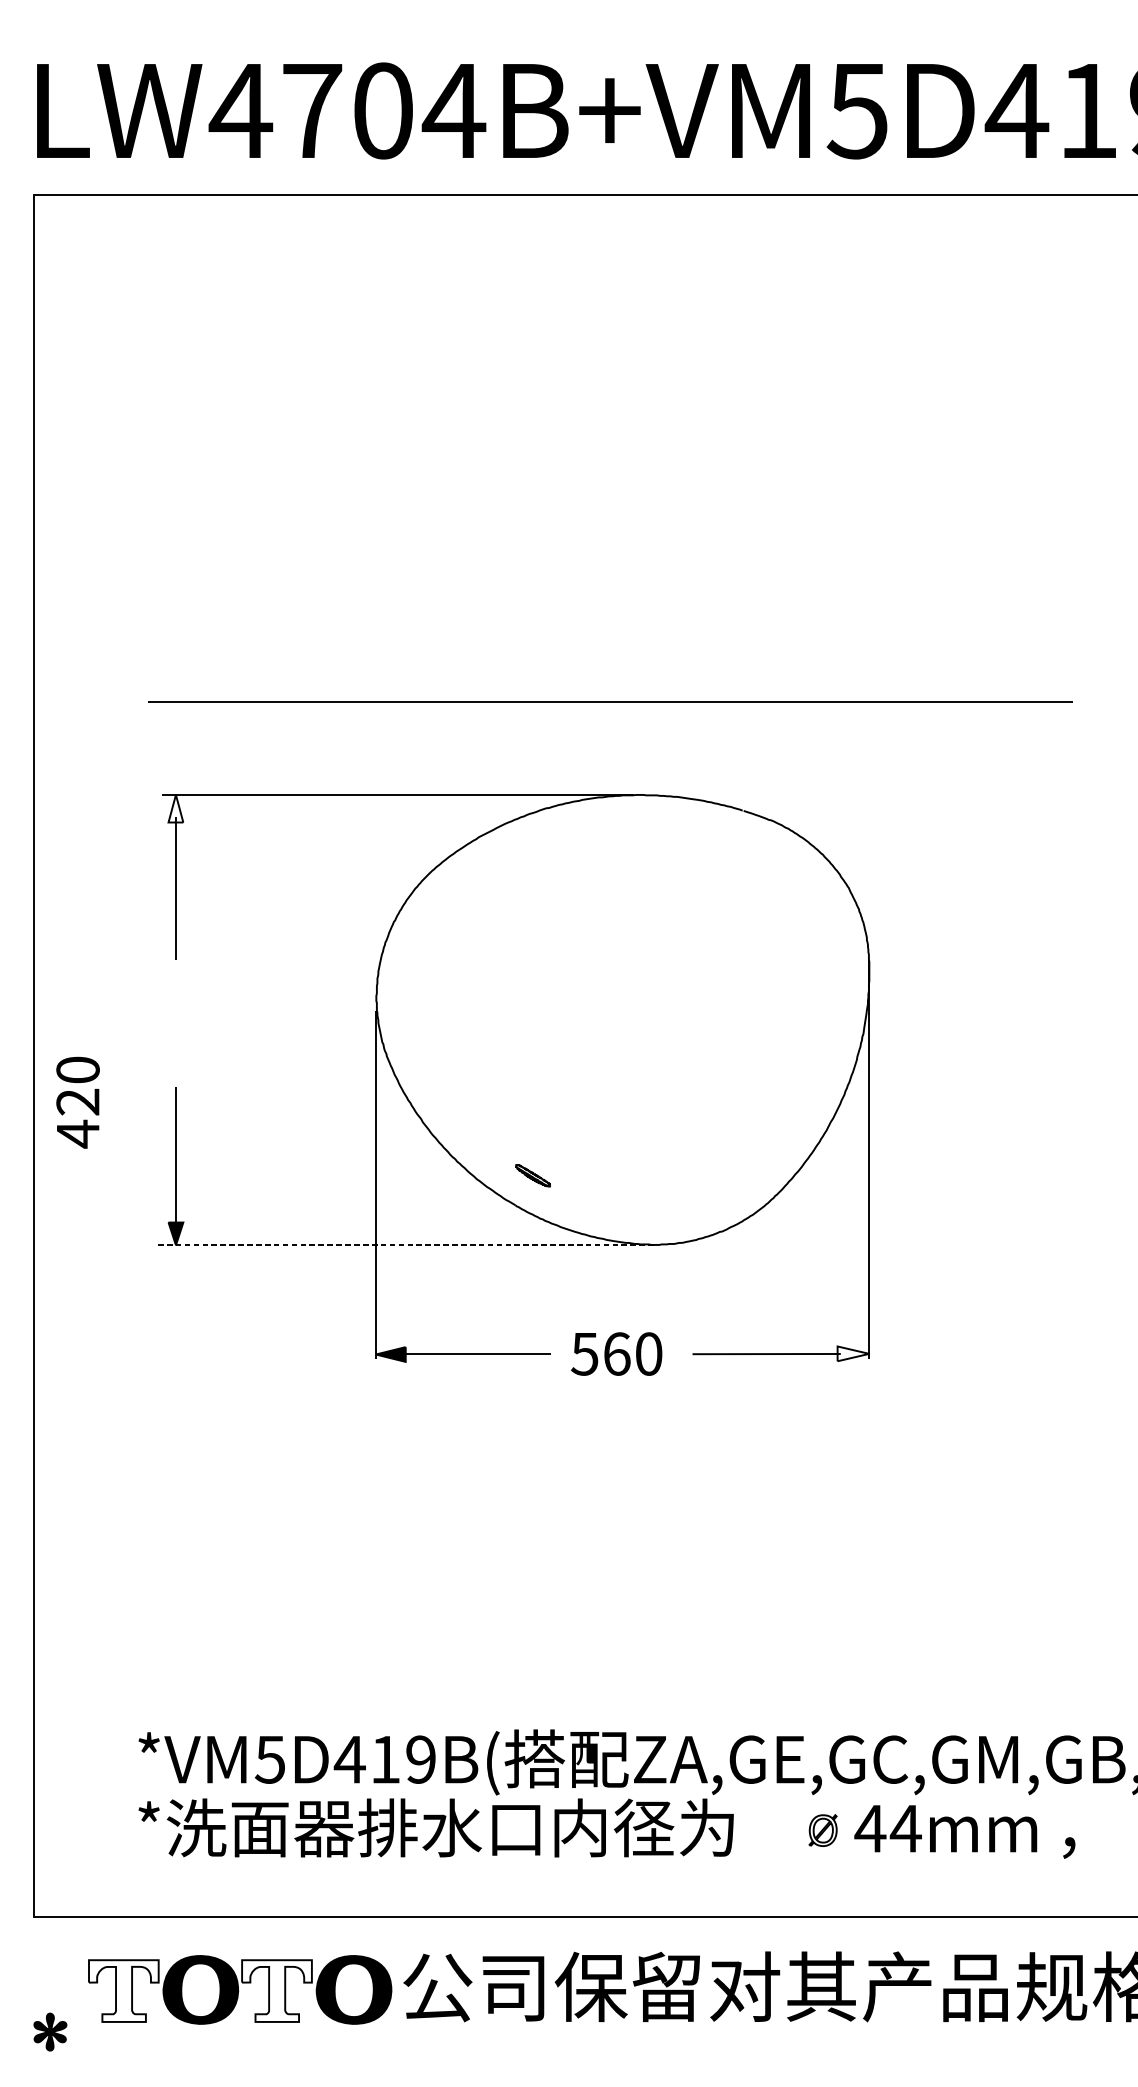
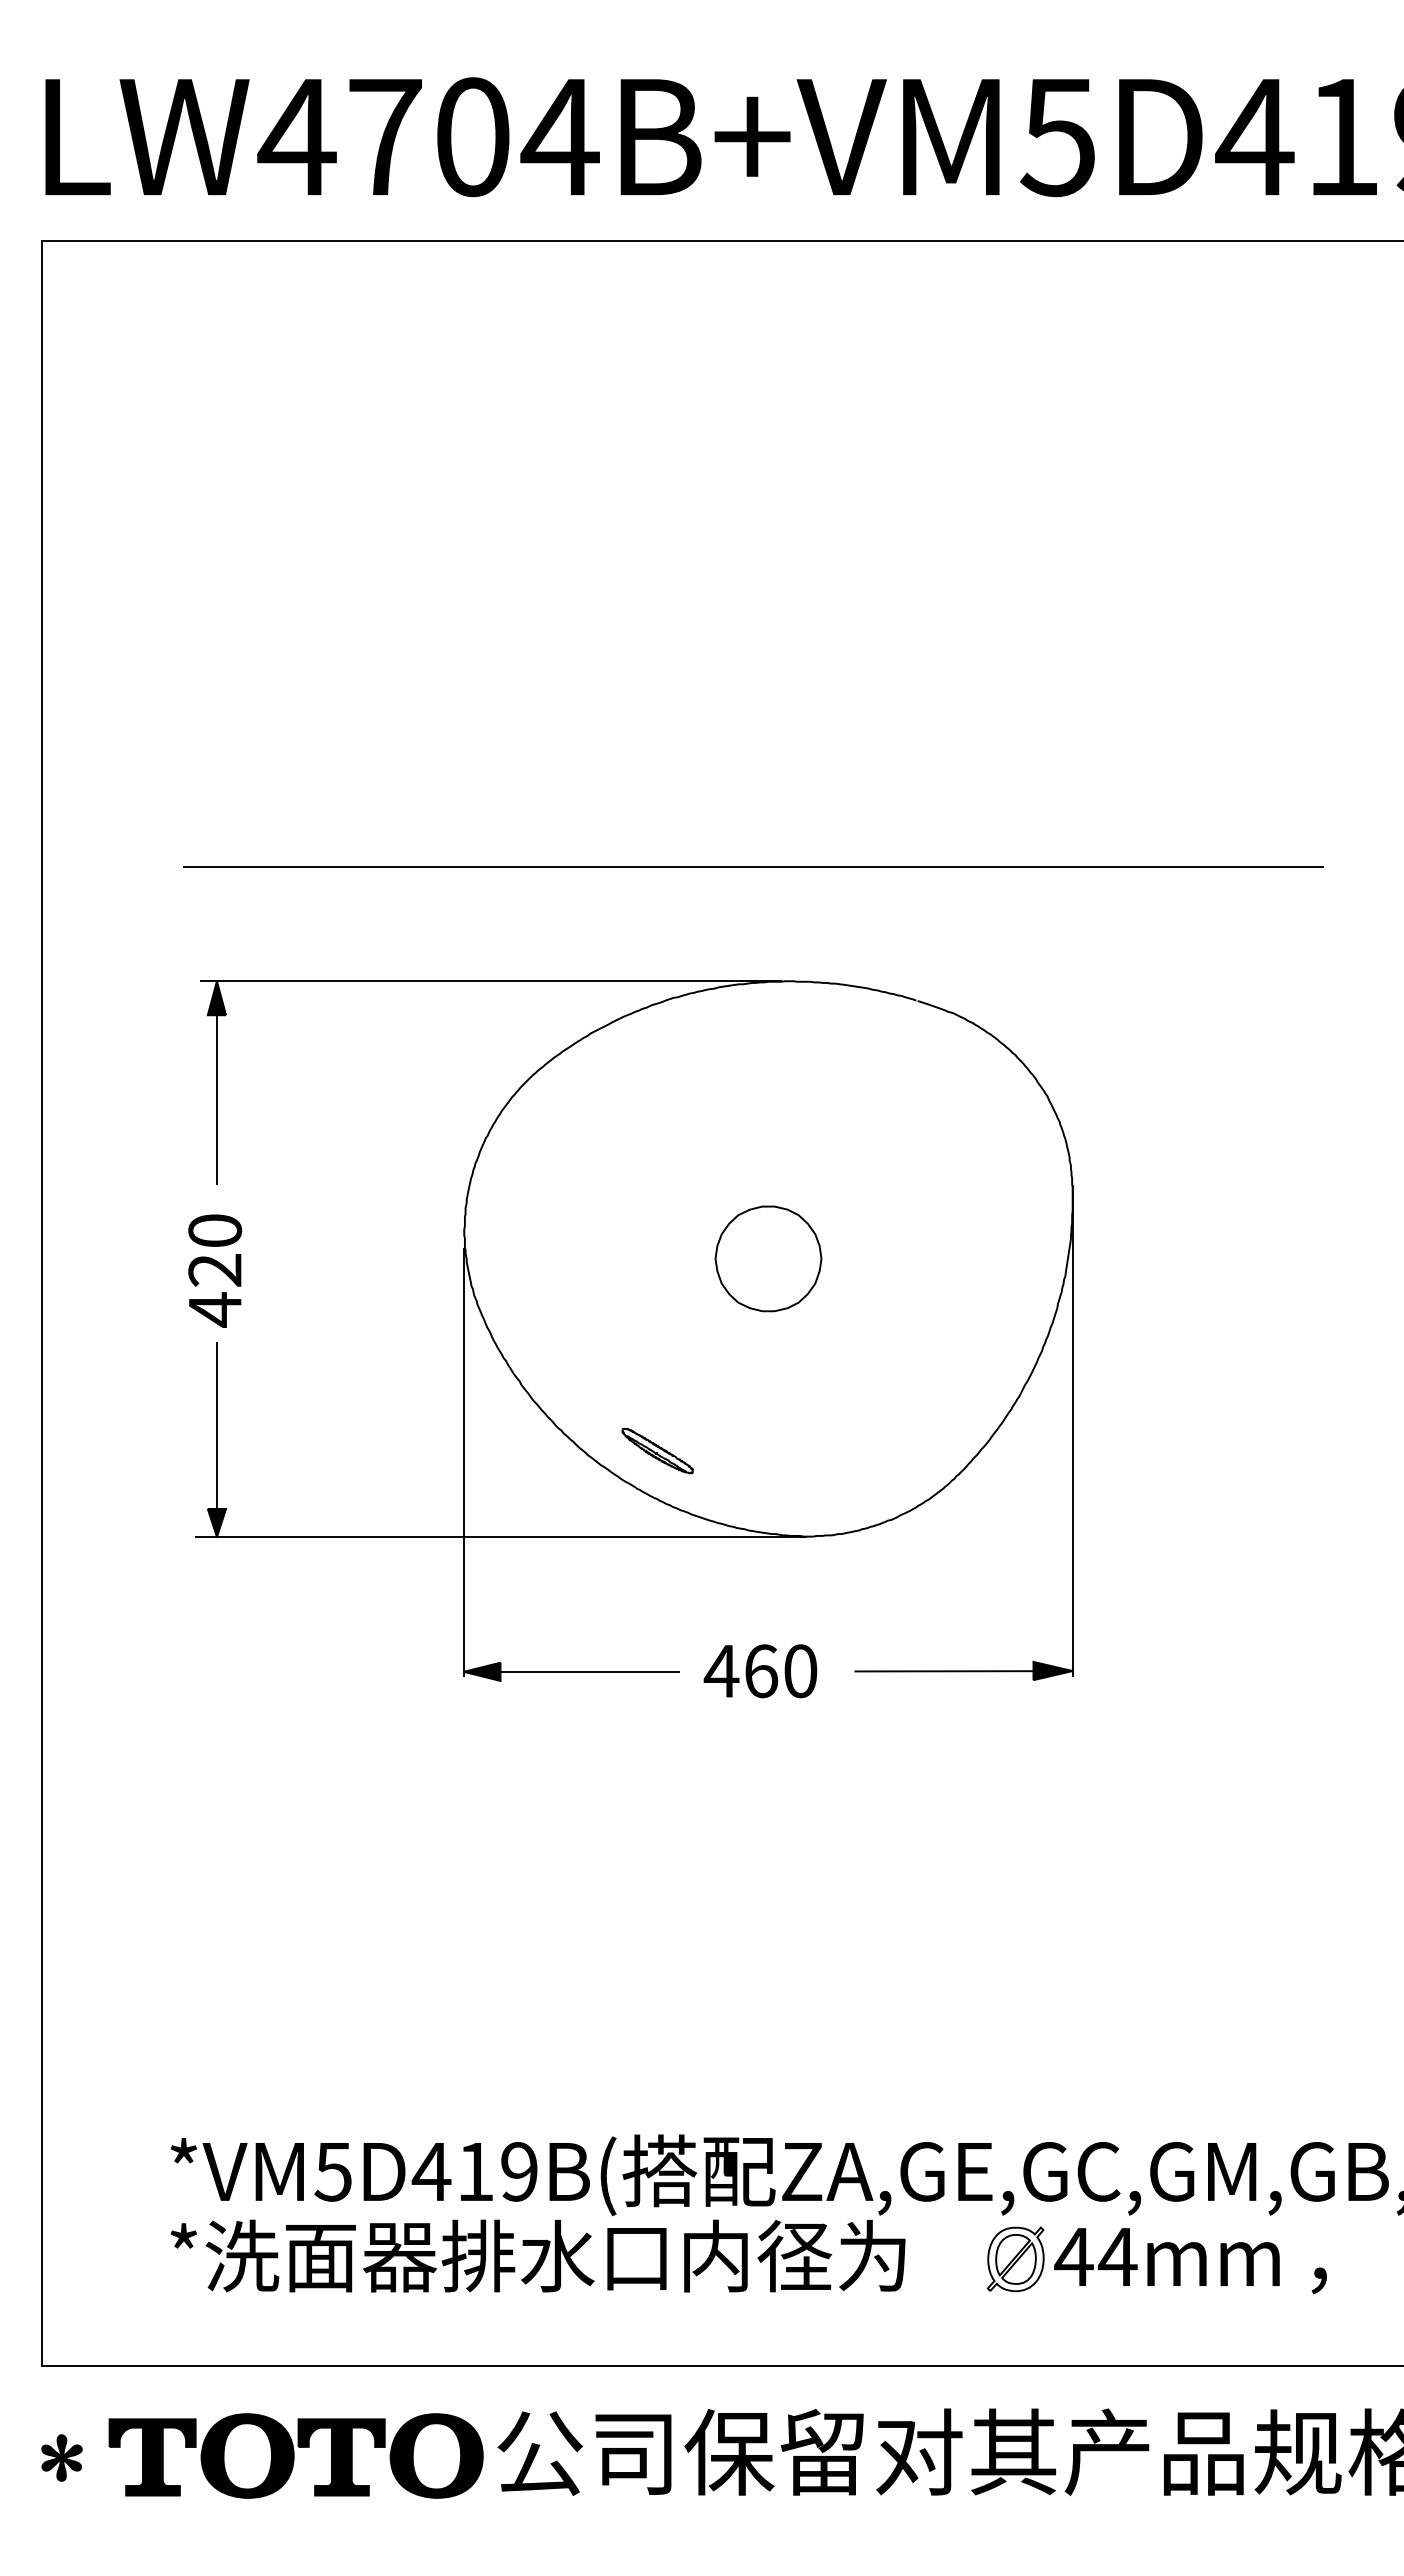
fill: (175, 808) -> (216, 998), added
part: (622, 1019) -> (768, 1258), added
text: (78, 1102) -> (215, 1270), moved
part: (532, 1175) -> (657, 1451), size x1.67
line: (406, 1245) -> (501, 1537), dashed -> solid
fill: (853, 1353) -> (1052, 1670), added
text: (584, 1354) -> (721, 1671), 560 -> 460
part: (823, 1830) -> (1015, 2259), size x1.67
fill: (123, 1991) -> (152, 2457), added
fill: (276, 1991) -> (341, 2457), added
part: (50, 2031) -> (61, 2457), moved

